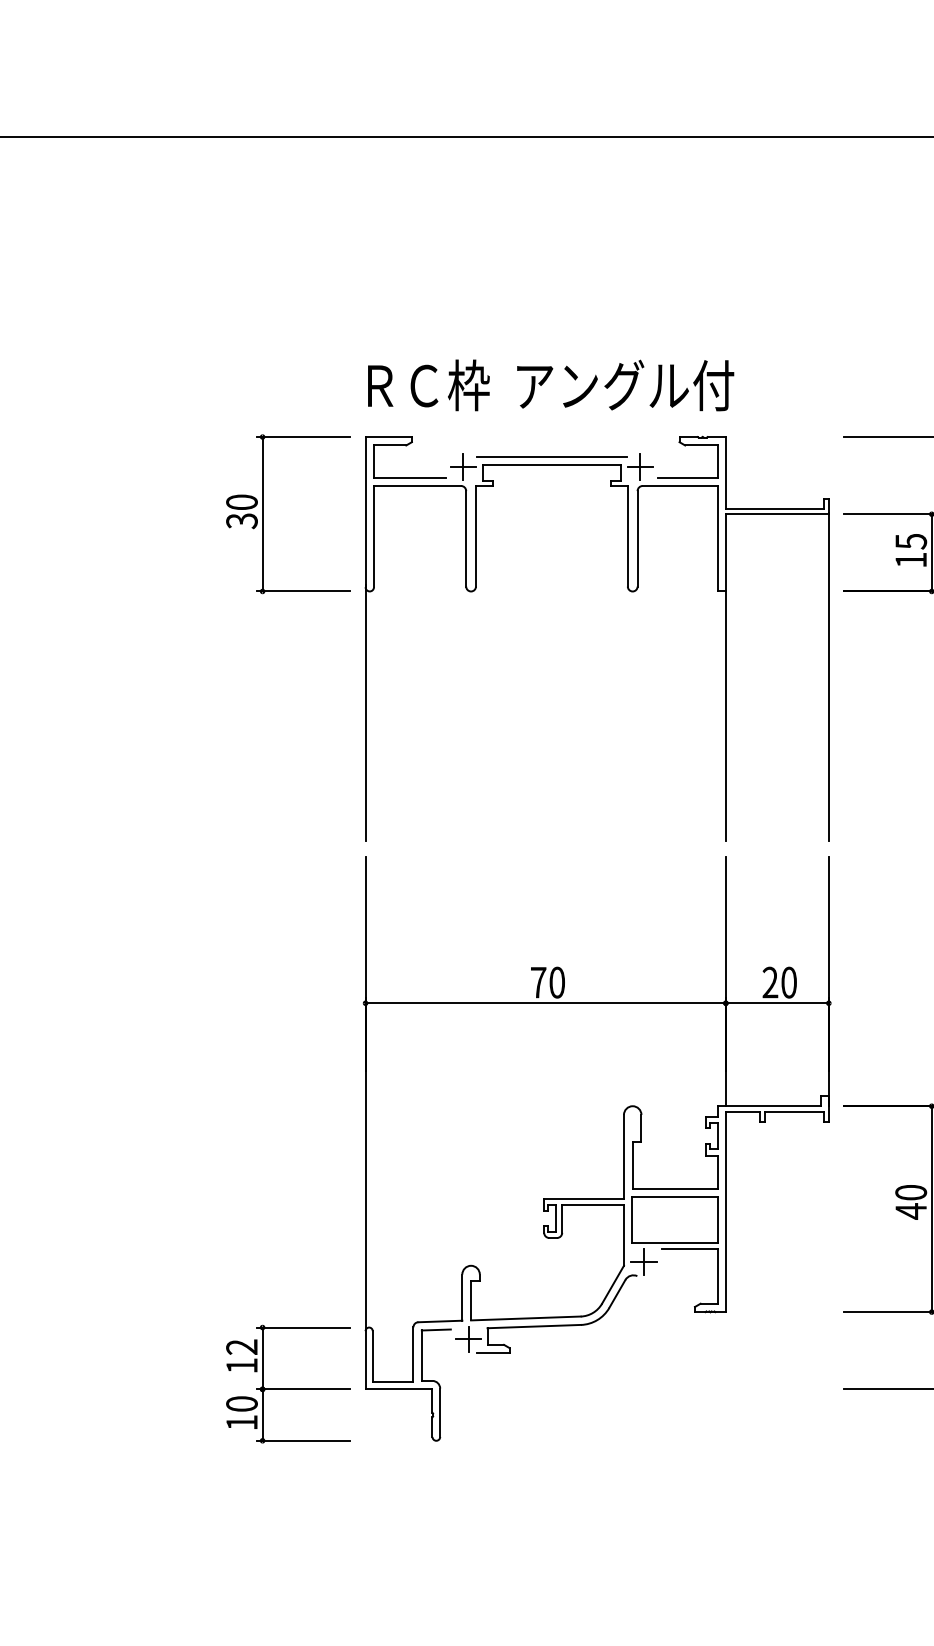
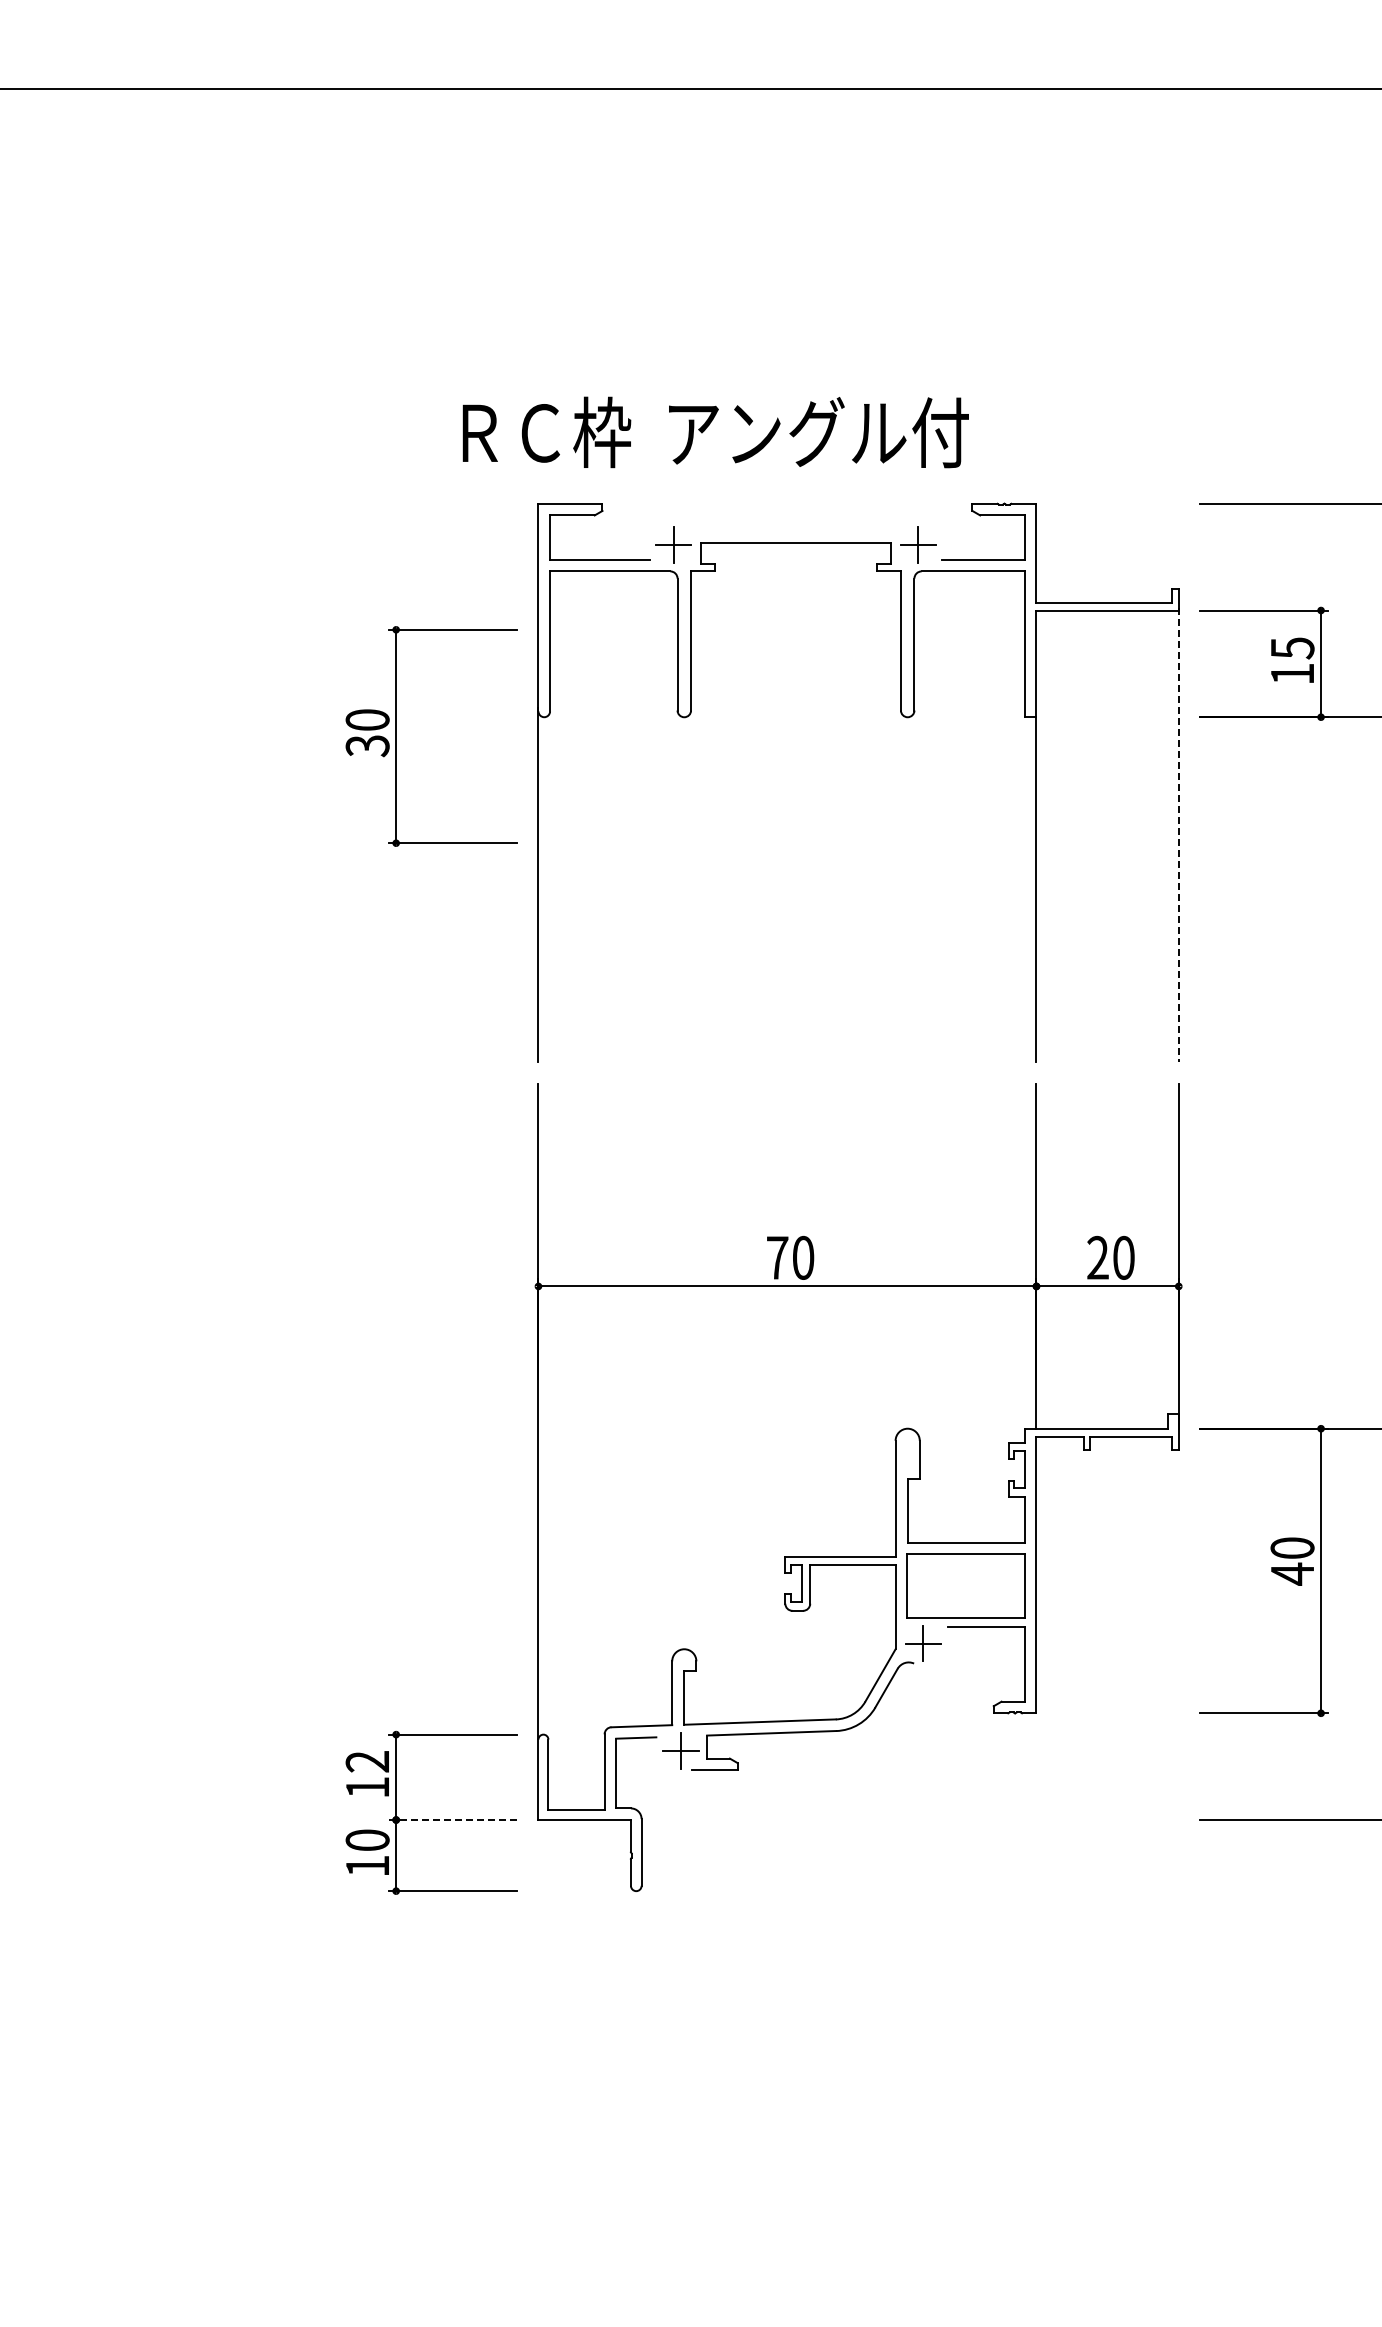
text: (550, 385) -> (715, 432), moved
line: (551, 457) -> (795, 531), removed
part: (262, 514) -> (396, 736), moved
line: (828, 677) -> (1178, 835), solid -> dashed
line: (303, 1389) -> (452, 1820), solid -> dashed

